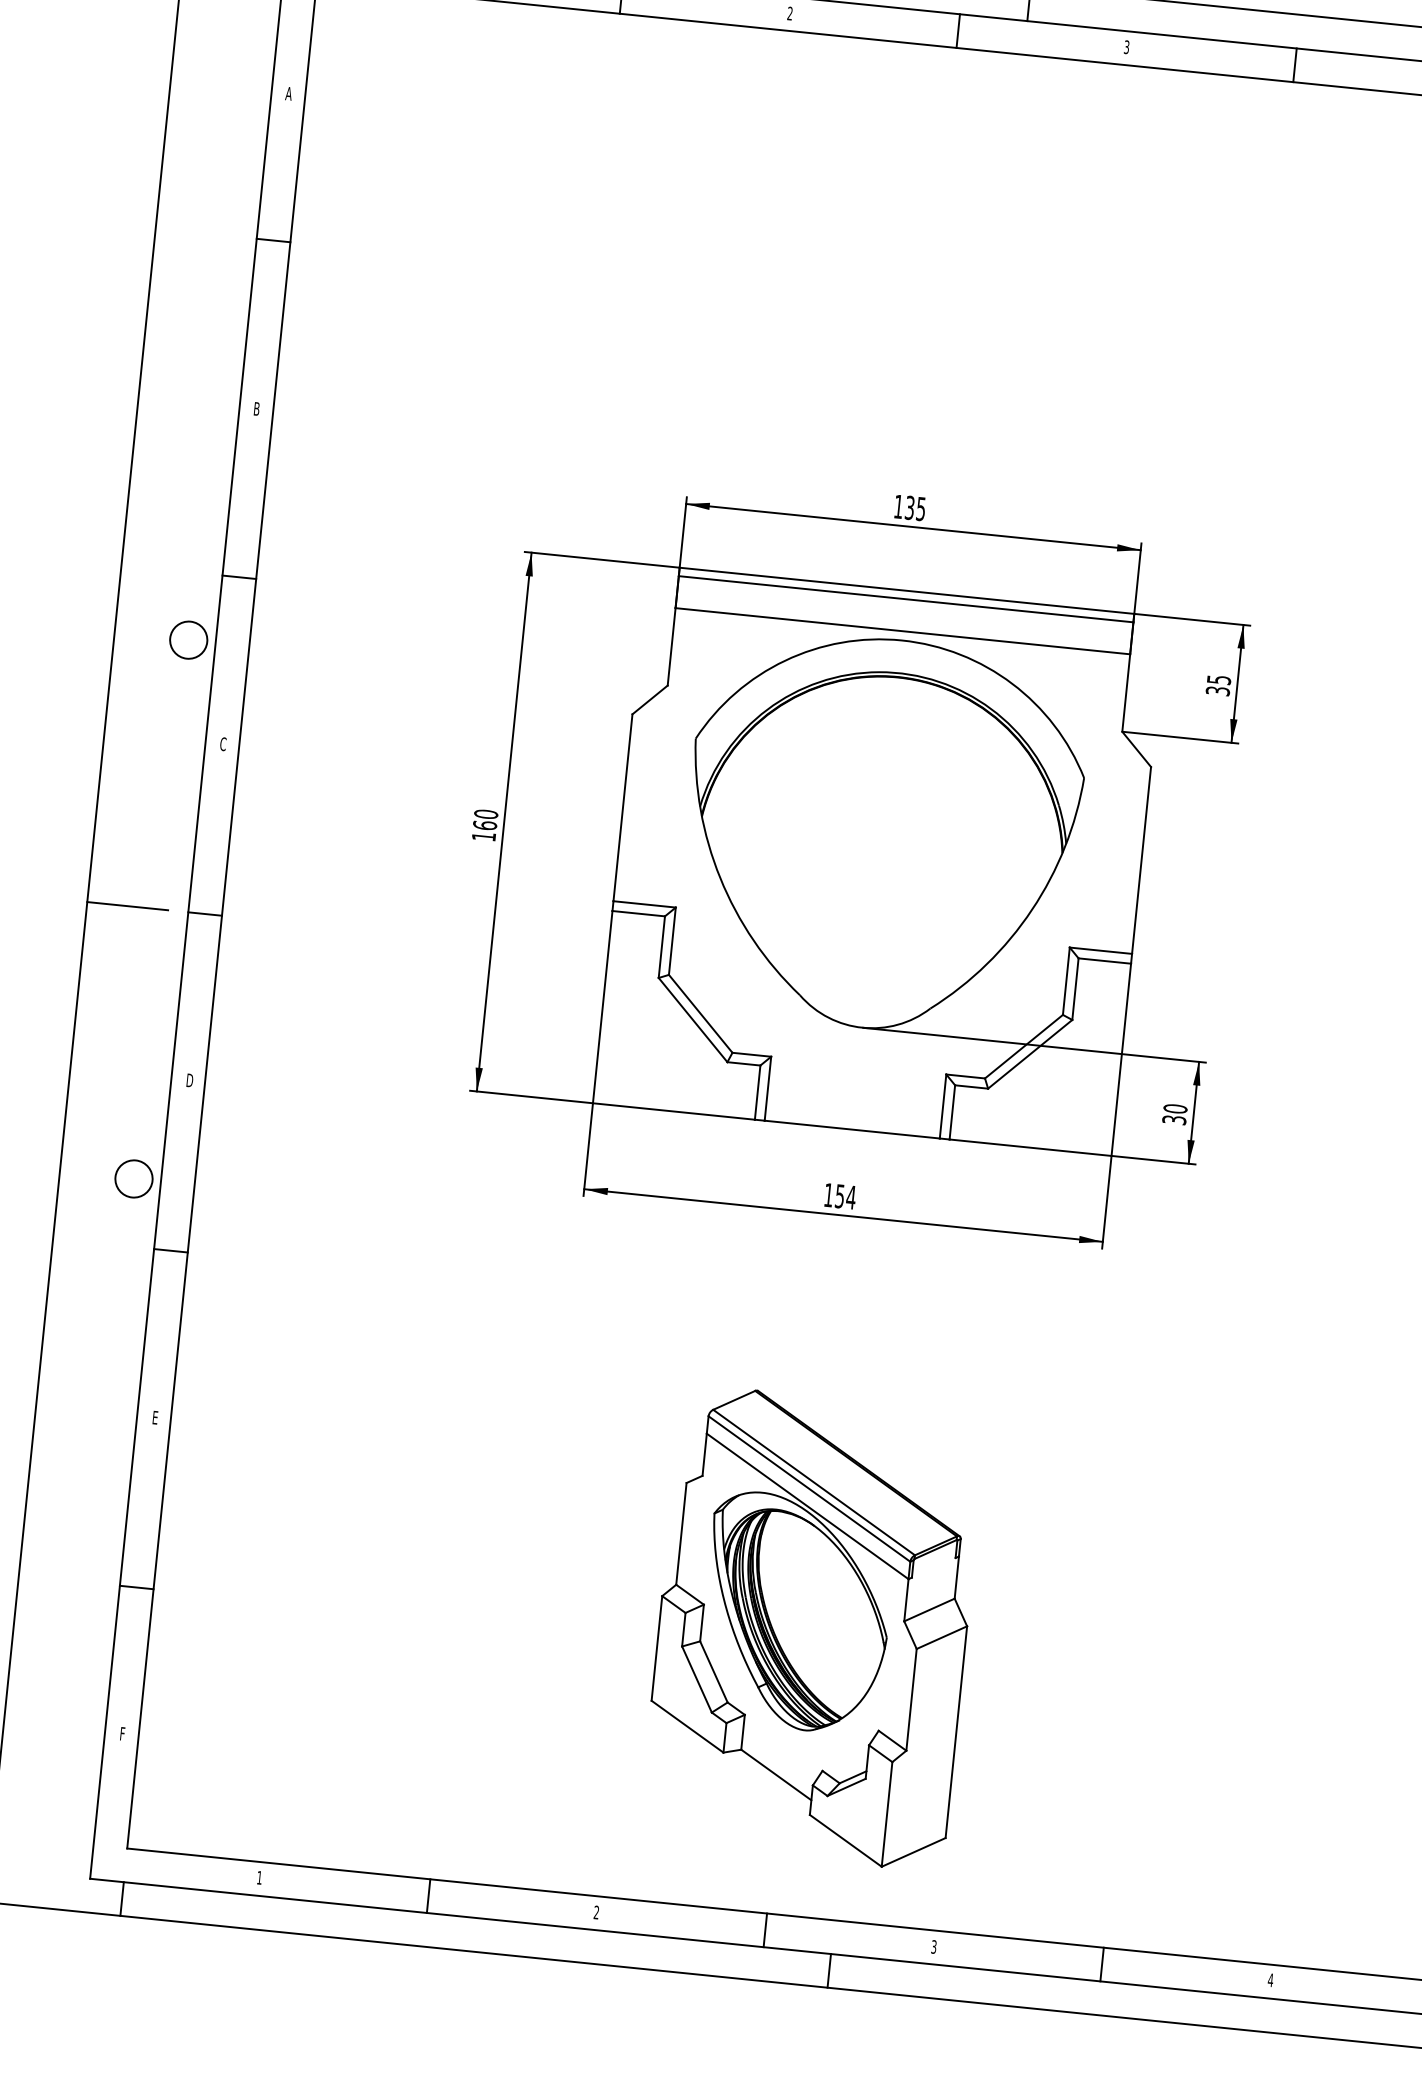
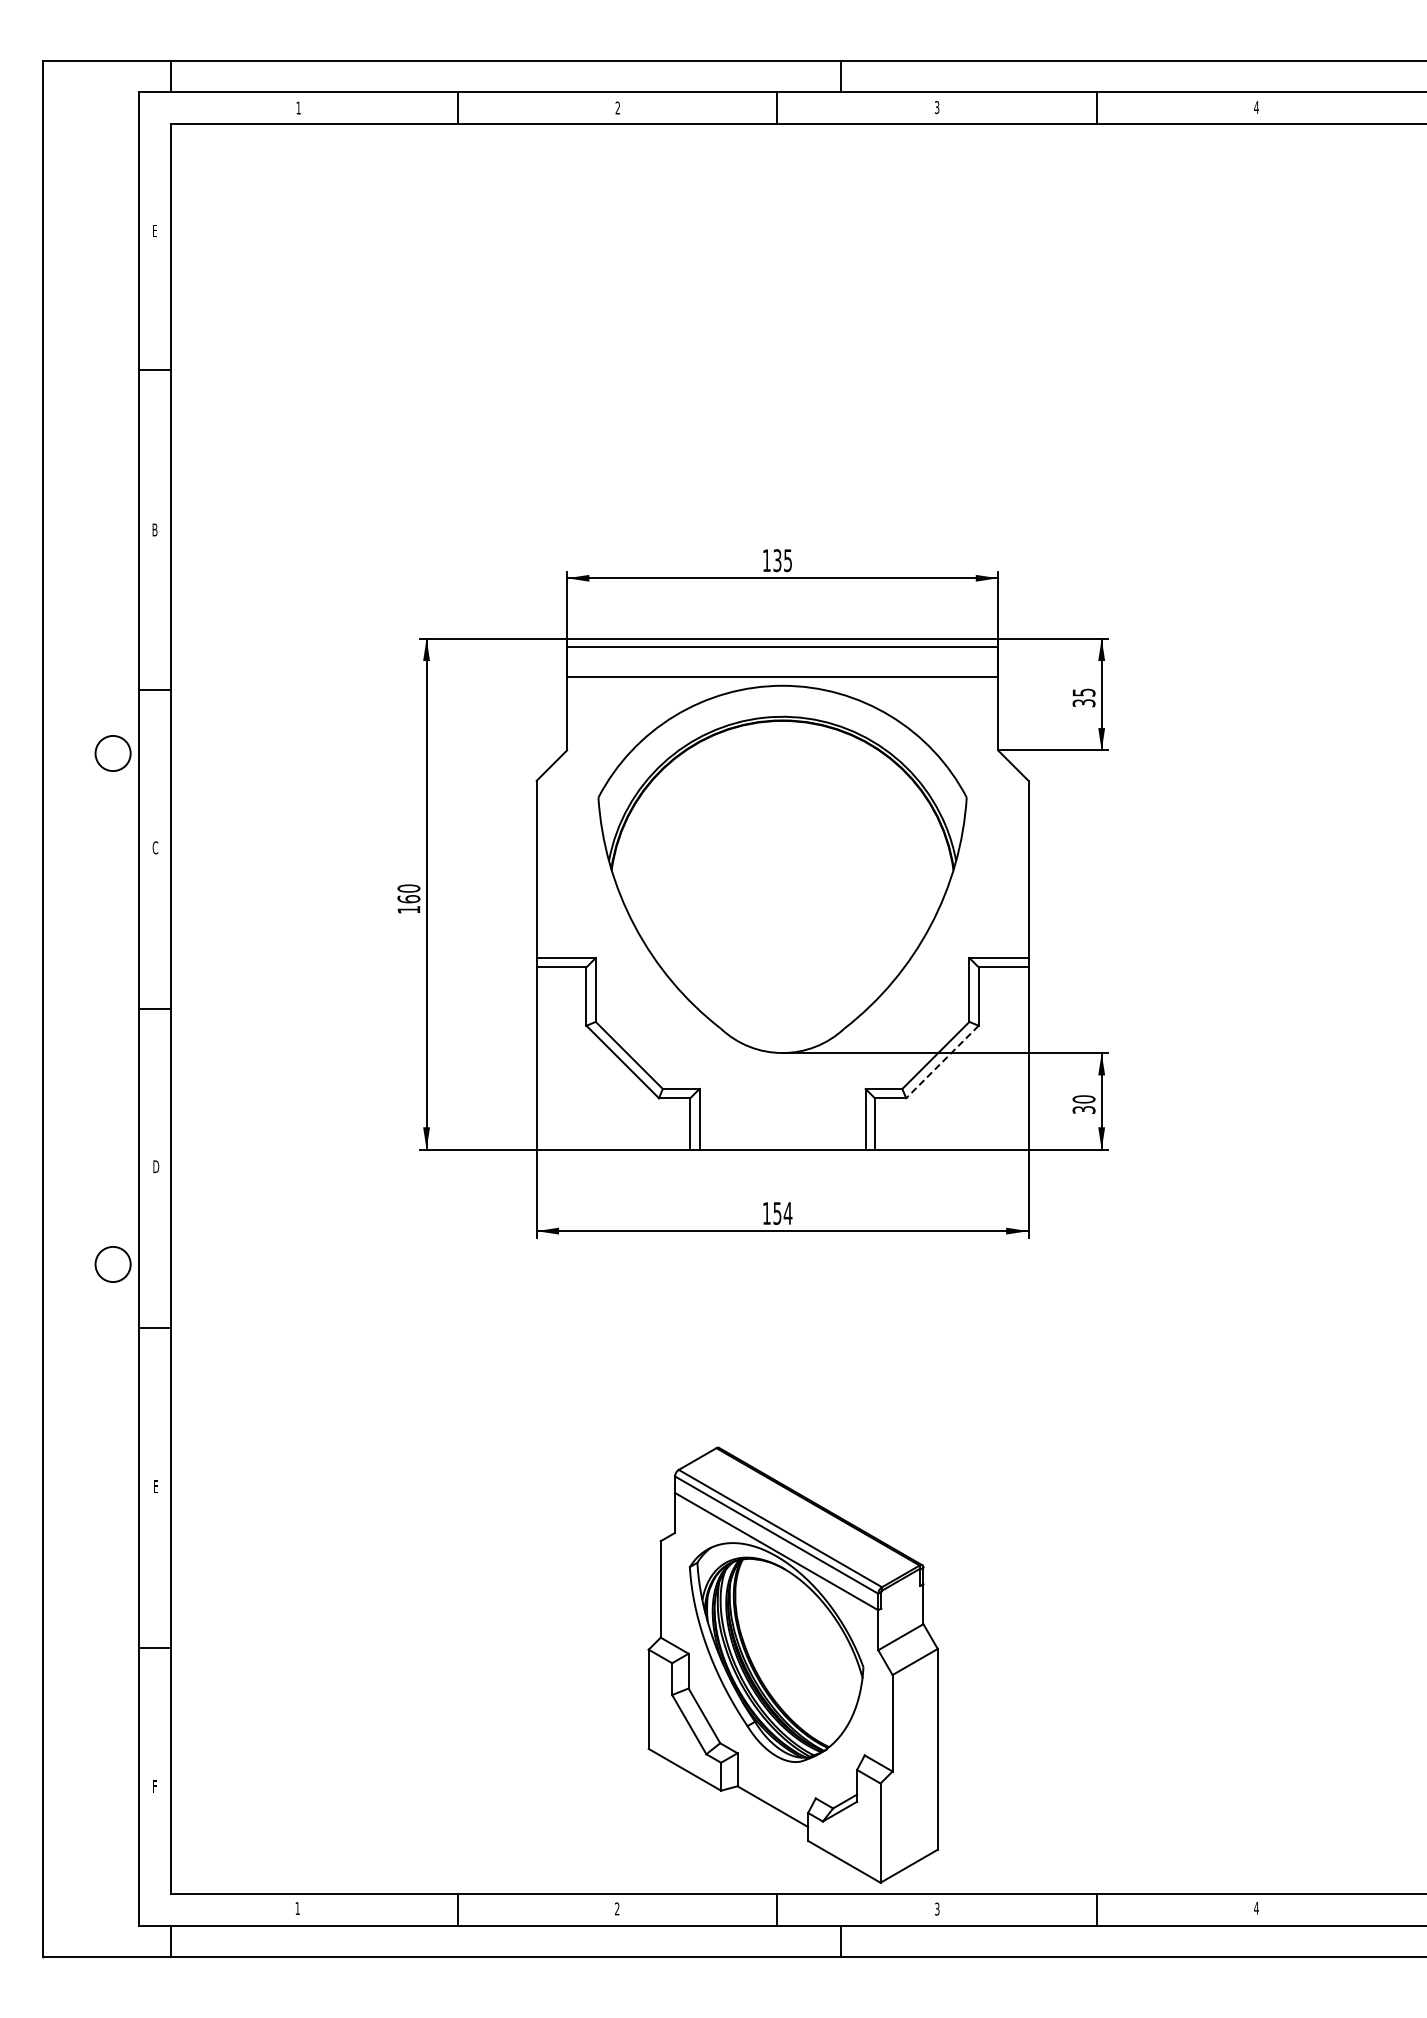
text: (288, 93) -> (154, 230), A -> E
line: (126, 906) -> (80, 1009), removed
line: (1030, 1054) -> (942, 1062), solid -> dashed
part: (812, 1627) -> (792, 1664), moved

